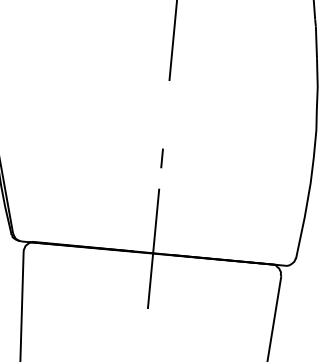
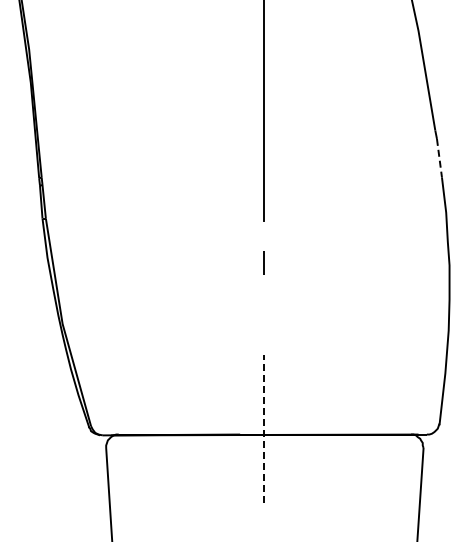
line: (316, 42) -> (439, 158), solid -> dashed
line: (161, 158) -> (263, 262), moved
line: (153, 248) -> (264, 428), solid -> dashed

